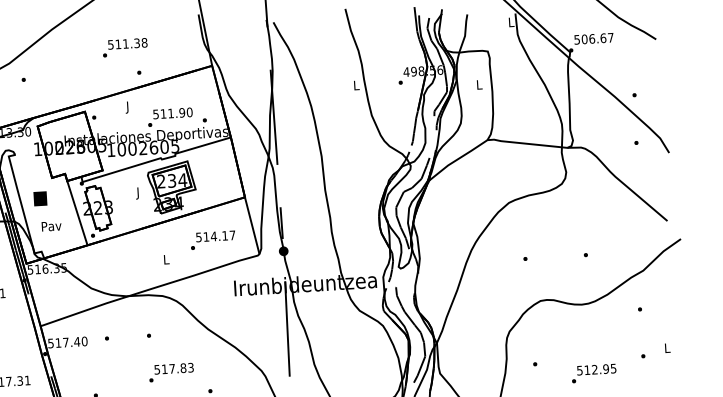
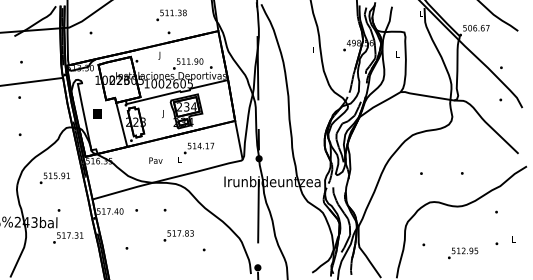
text: (125, 47) -> (171, 15), moved
text: (50, 226) -> (155, 160), moved
text: (213, 240) -> (199, 148), moved

